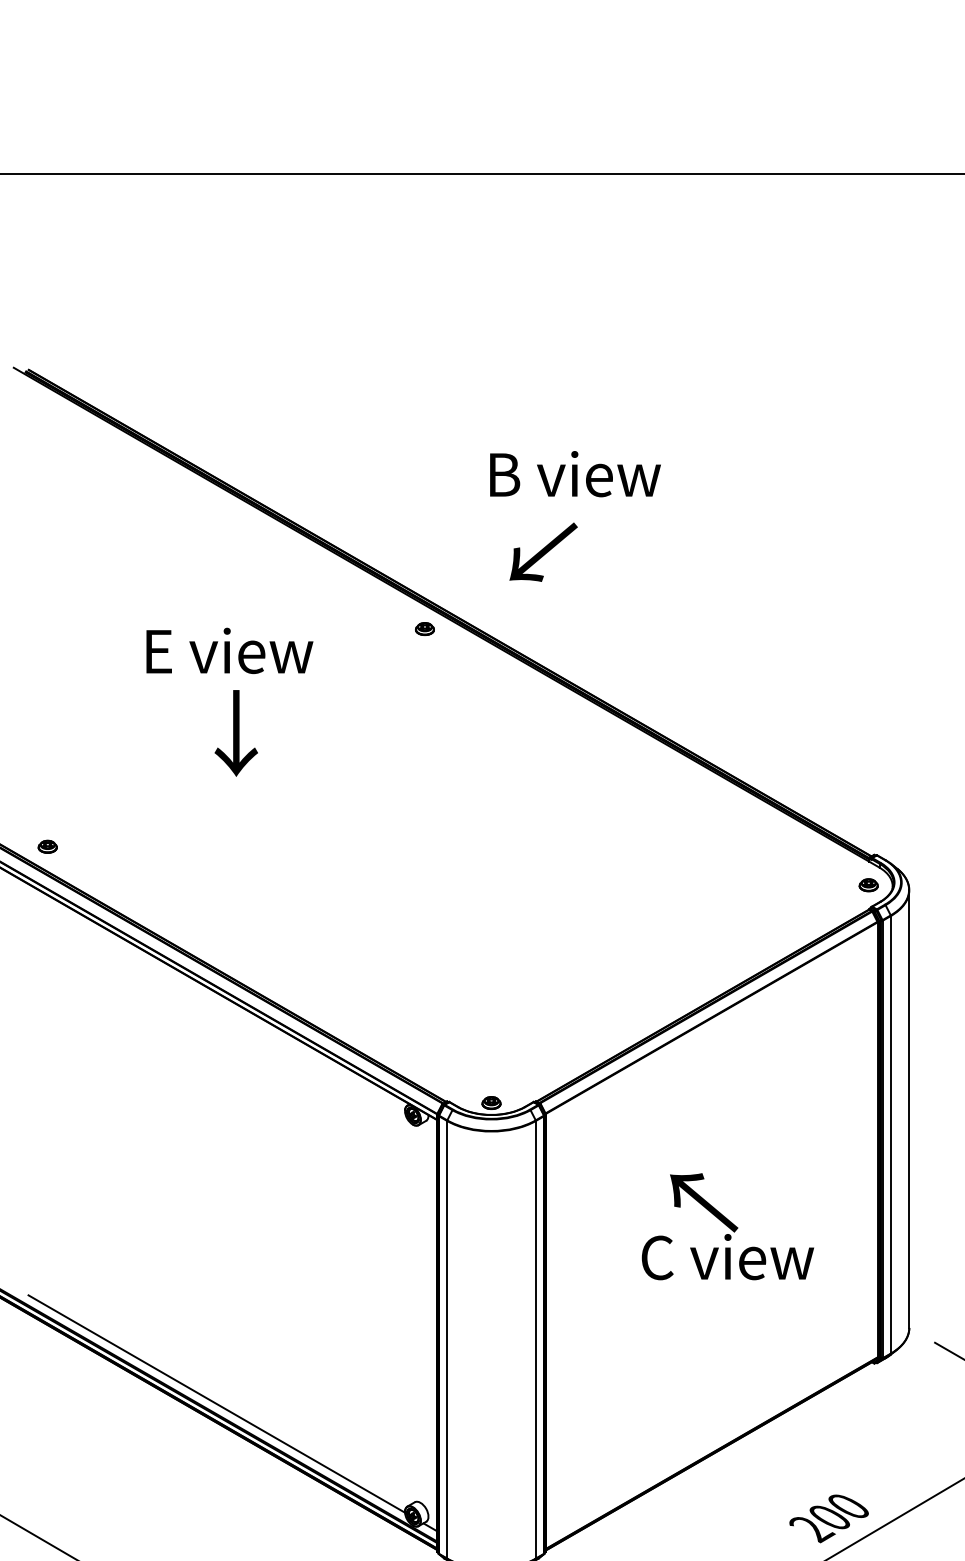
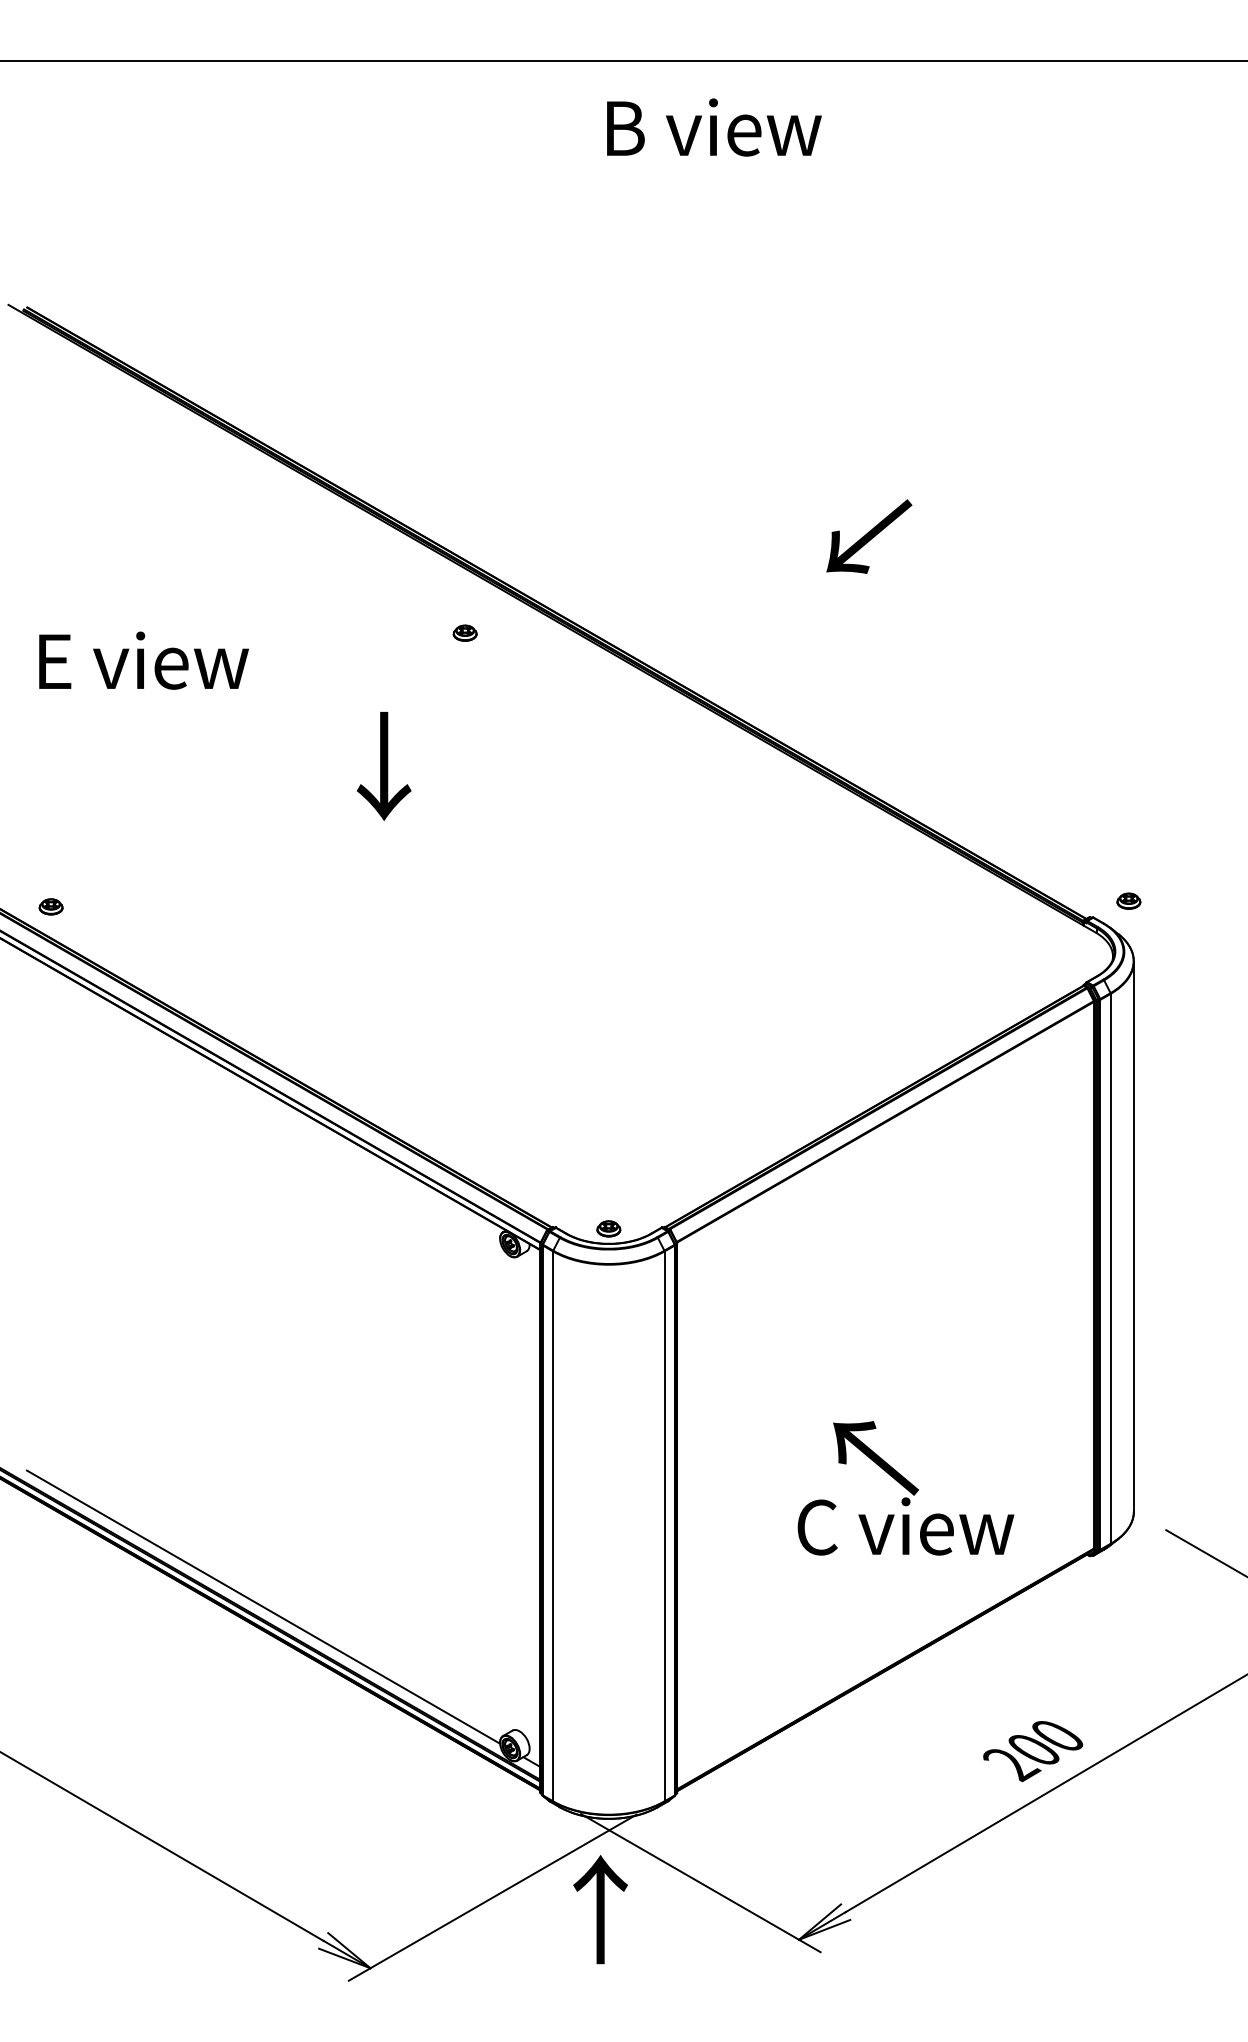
text: (575, 474) -> (714, 127), moved
text: (543, 552) -> (869, 536), moved
part: (424, 628) -> (464, 632), moved
text: (229, 650) -> (143, 660), moved
text: (236, 733) -> (384, 766), moved
part: (868, 884) -> (1128, 900), moved
text: (727, 1226) -> (905, 1488), moved

